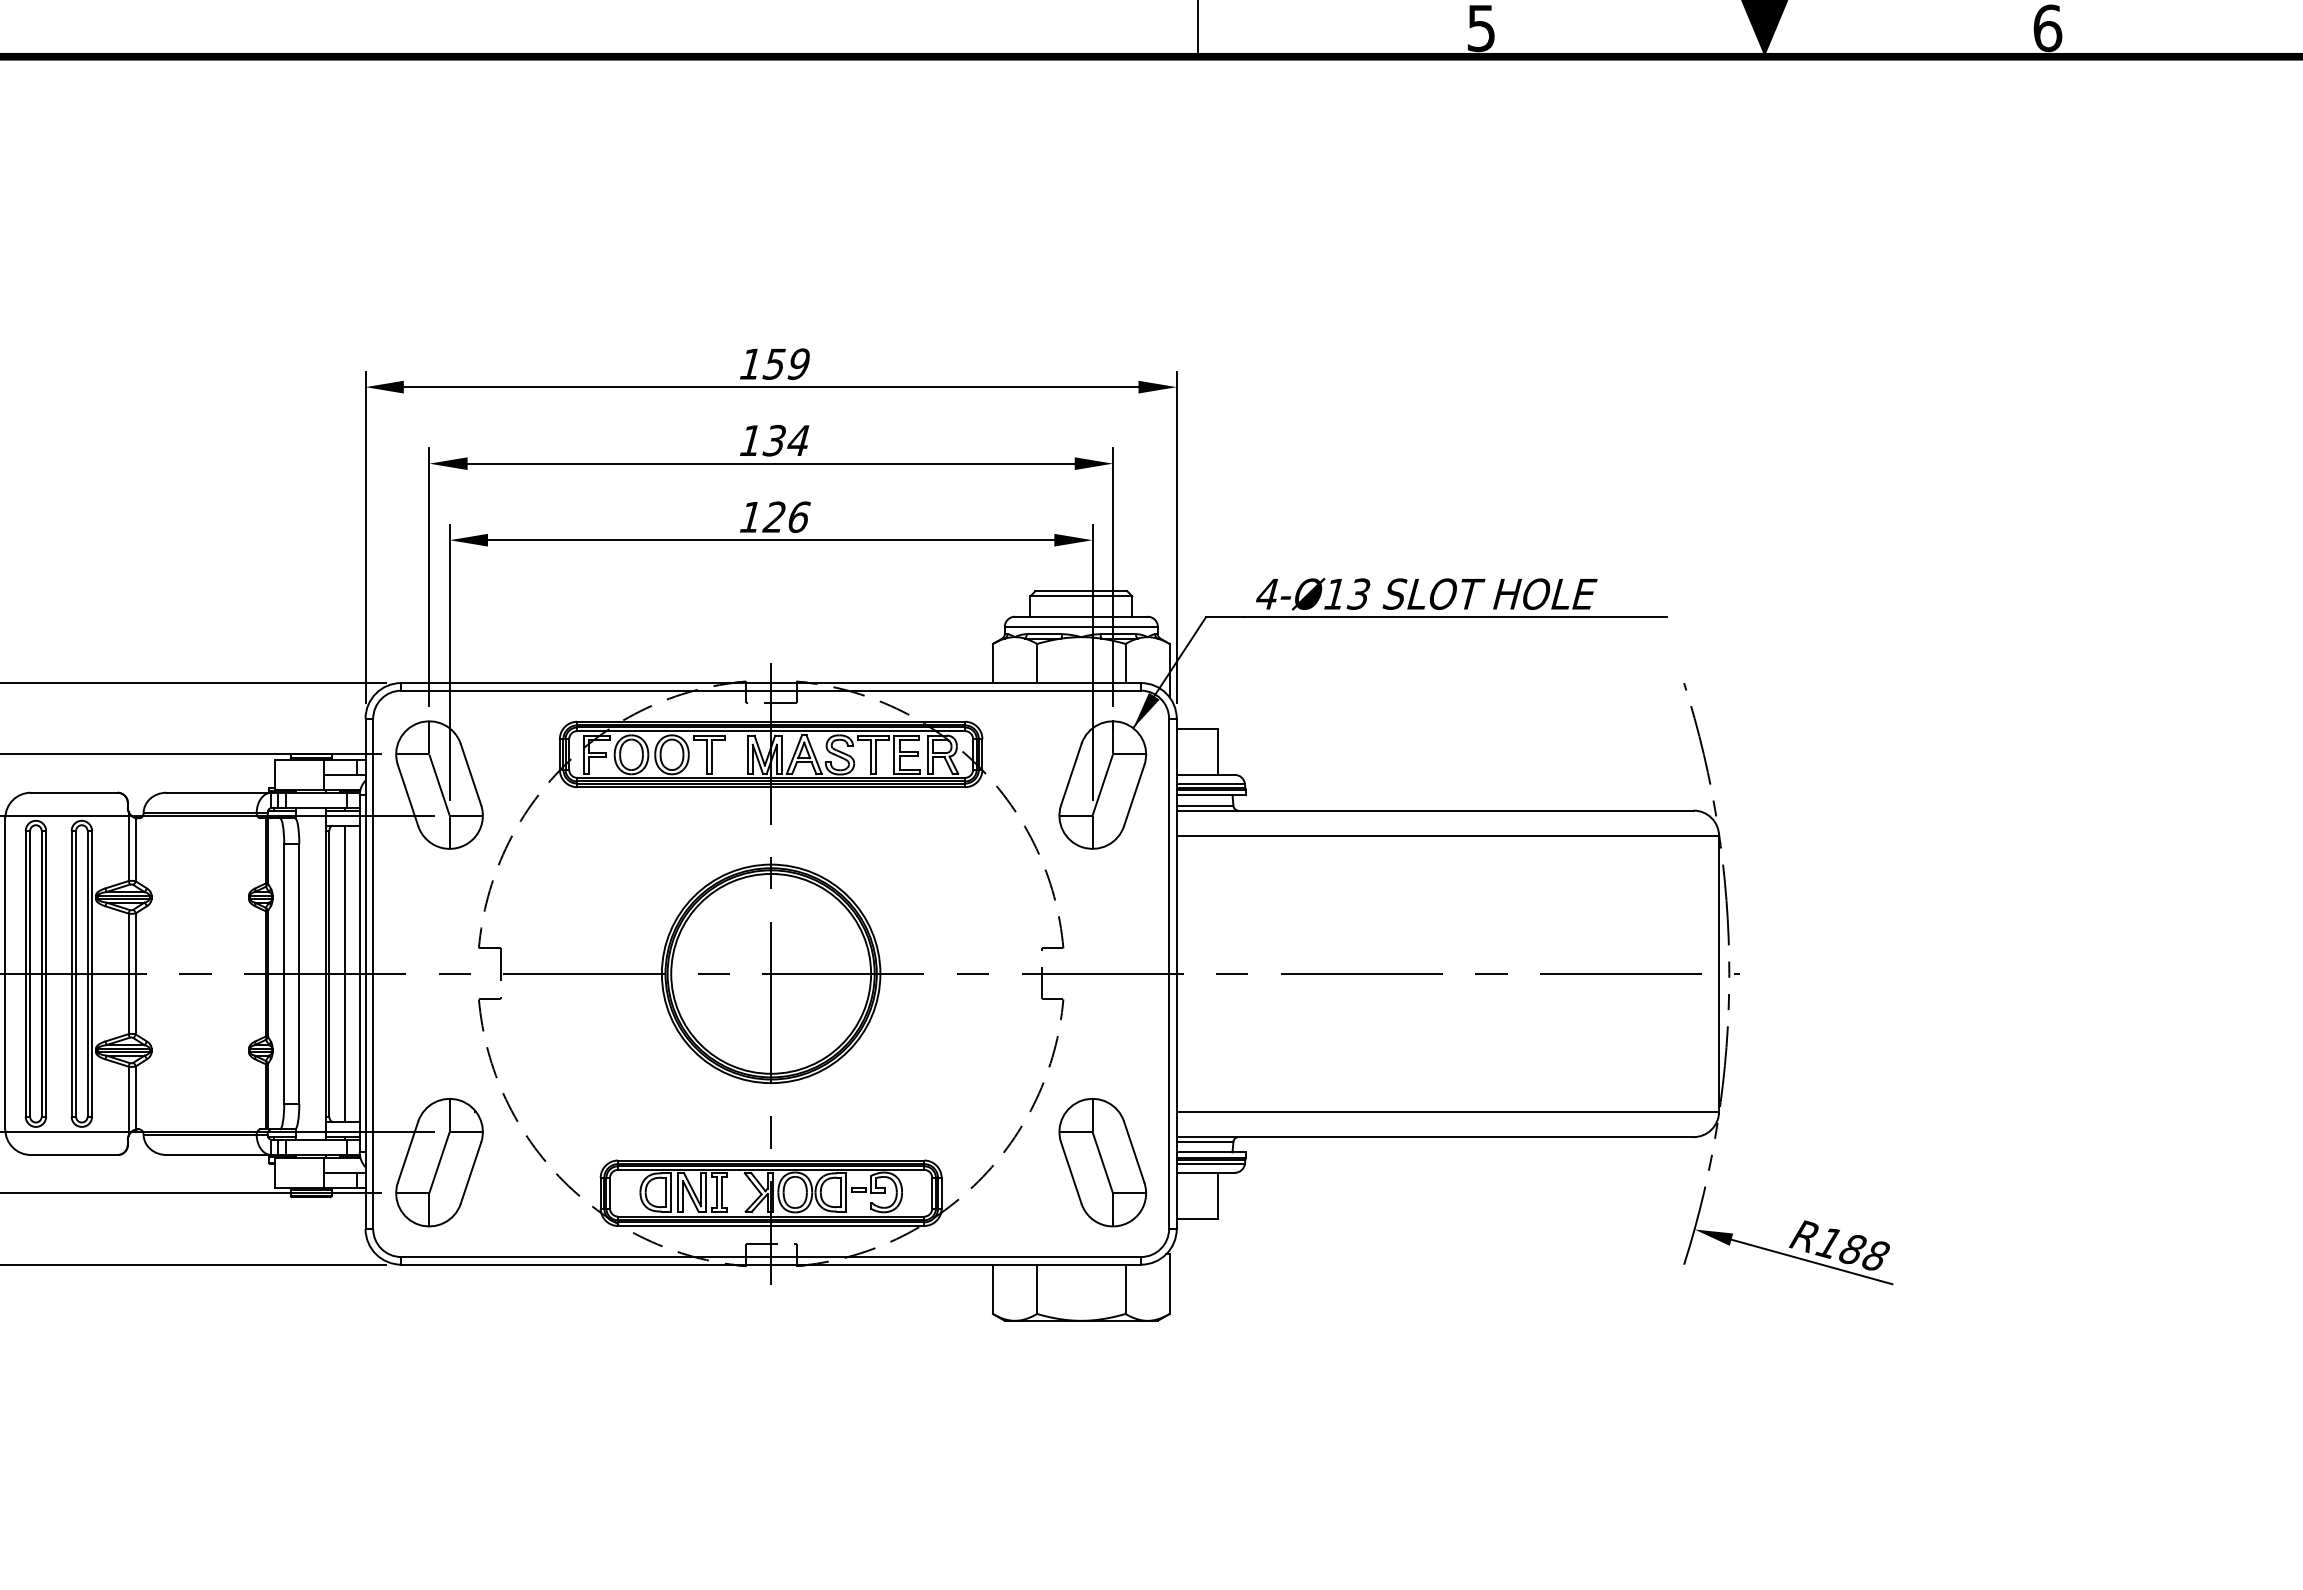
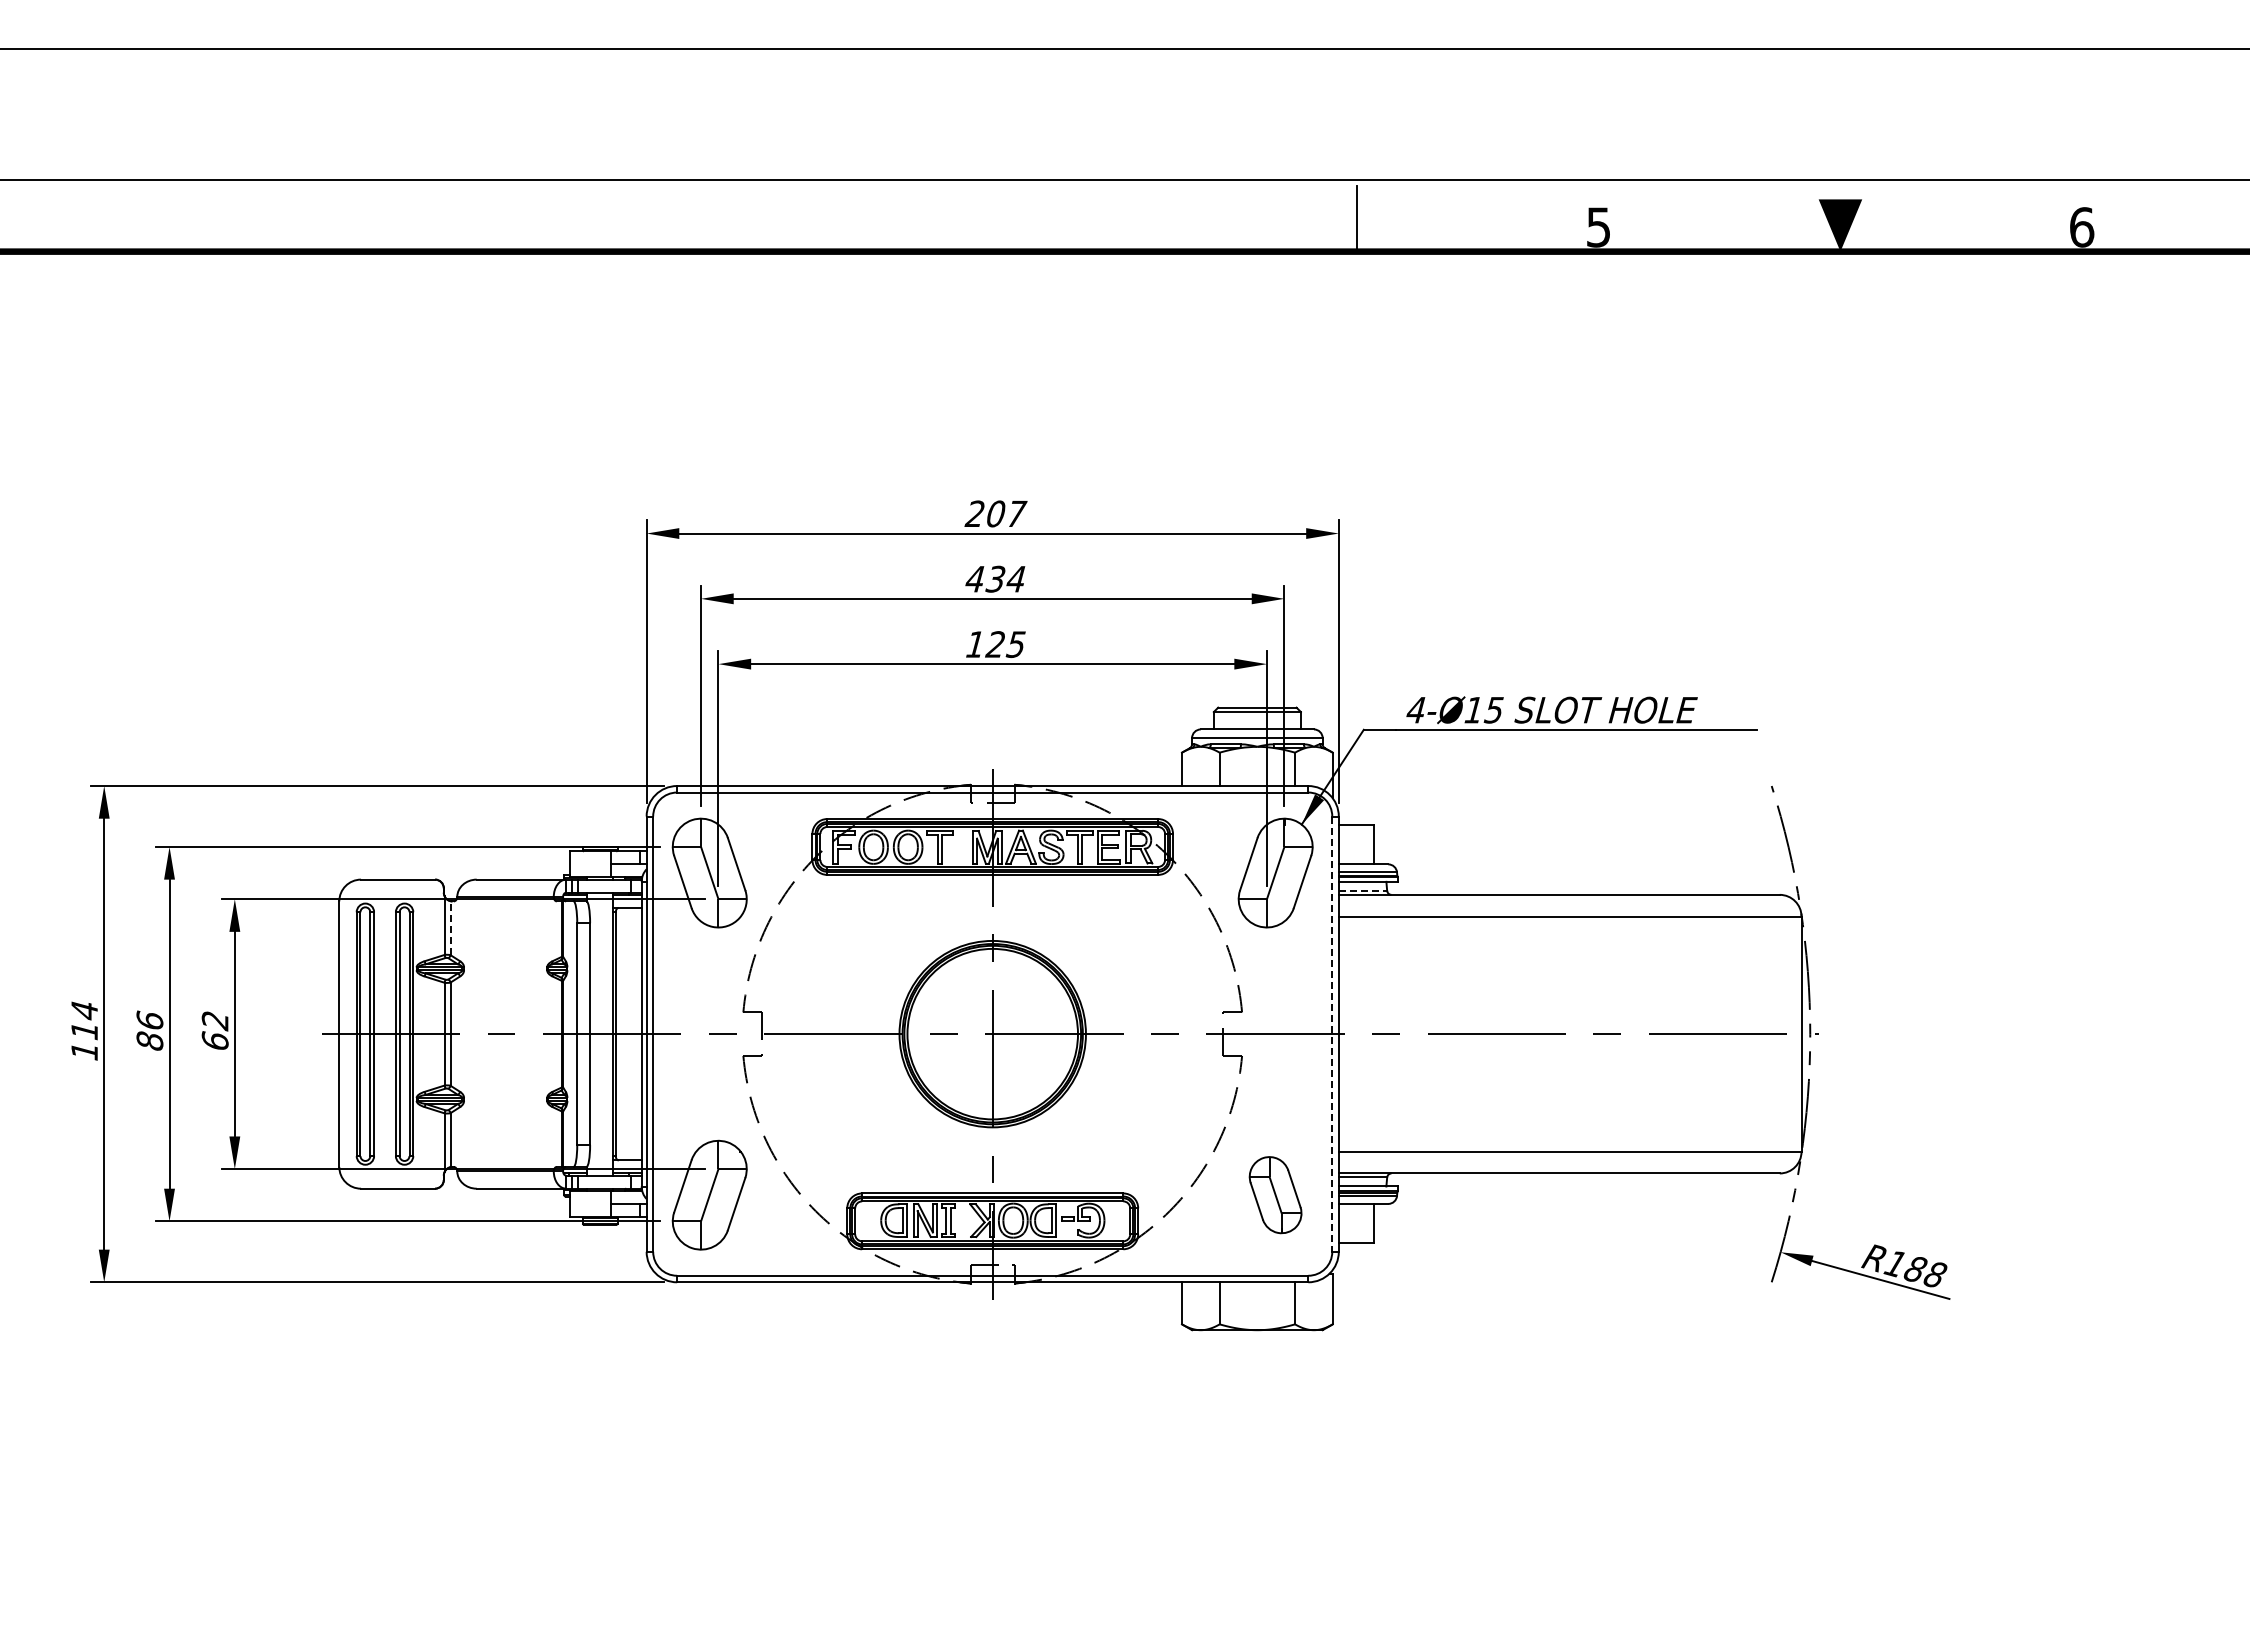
text: (774, 363) -> (995, 513), 159 -> 207
text: (749, 441) -> (974, 579), 134 -> 434
text: (797, 517) -> (1015, 644), 126 -> 125
text: (1358, 593) -> (1493, 709), 4-Ø13 -> 4-Ø15
line: (1205, 805) -> (1363, 890), solid -> dashed
line: (135, 848) -> (450, 927), solid -> dashed
line: (345, 973) -> (629, 1033), removed
line: (1169, 974) -> (1332, 1034), solid -> dashed
part: (1102, 1161) -> (1275, 1194), size x0.7

